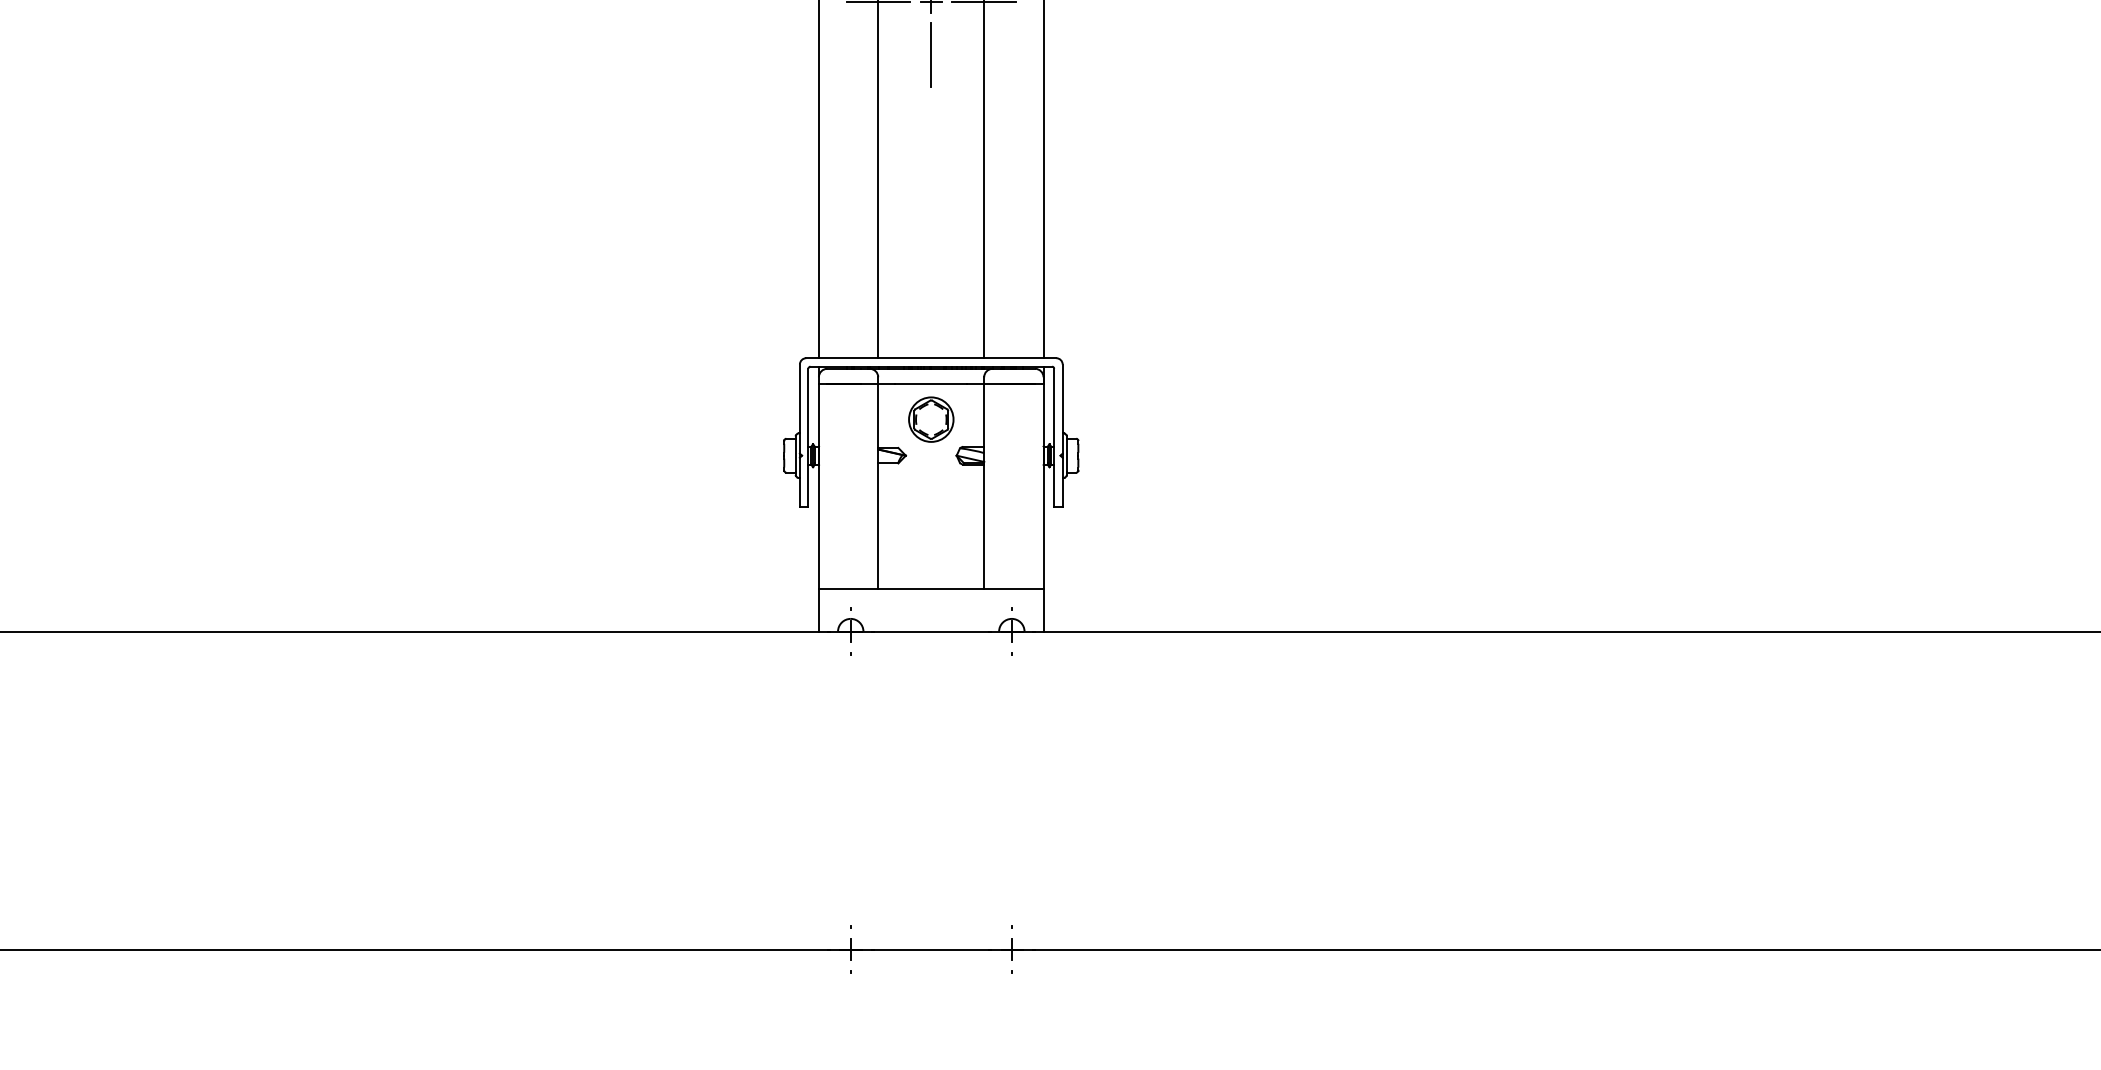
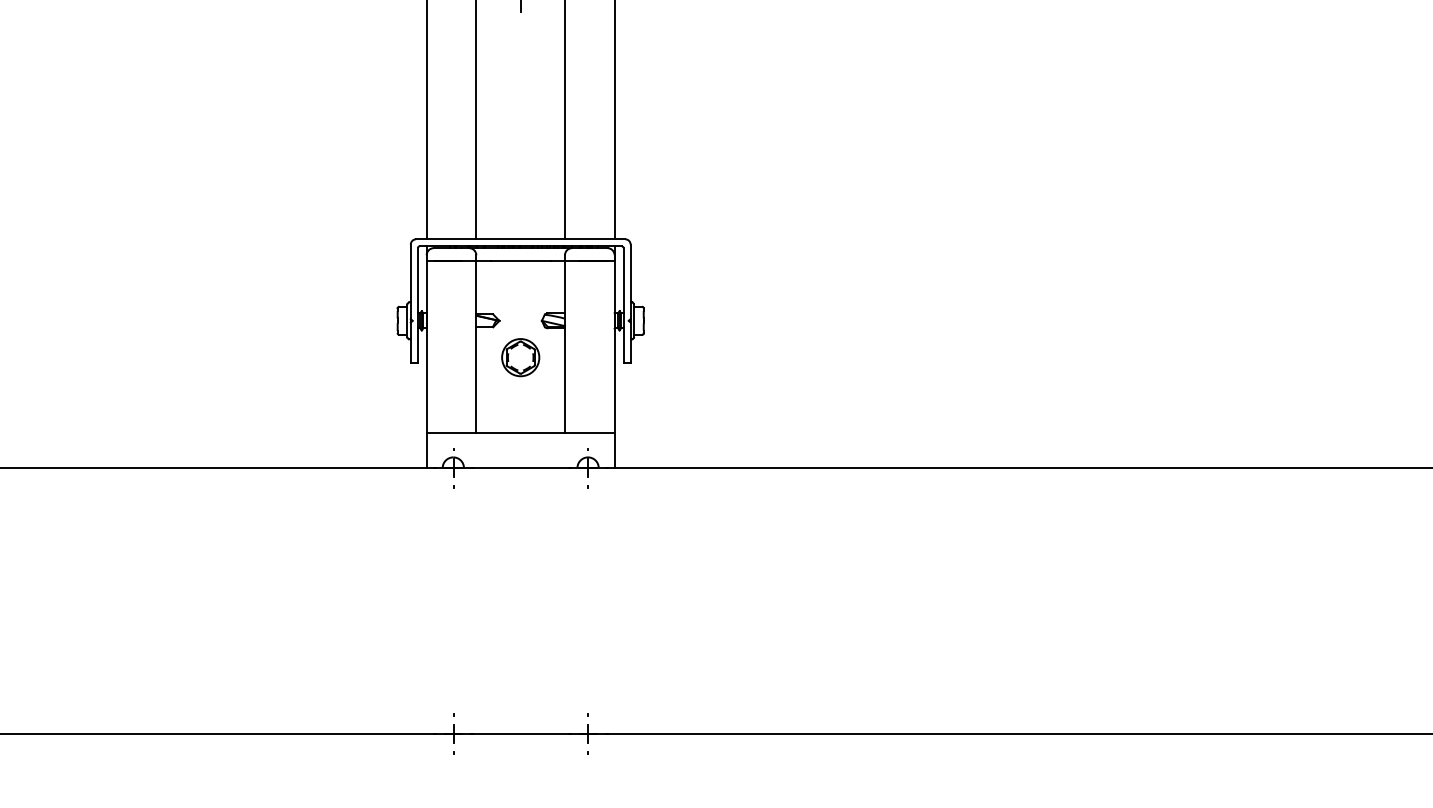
part: (931, 419) -> (520, 357), moved

